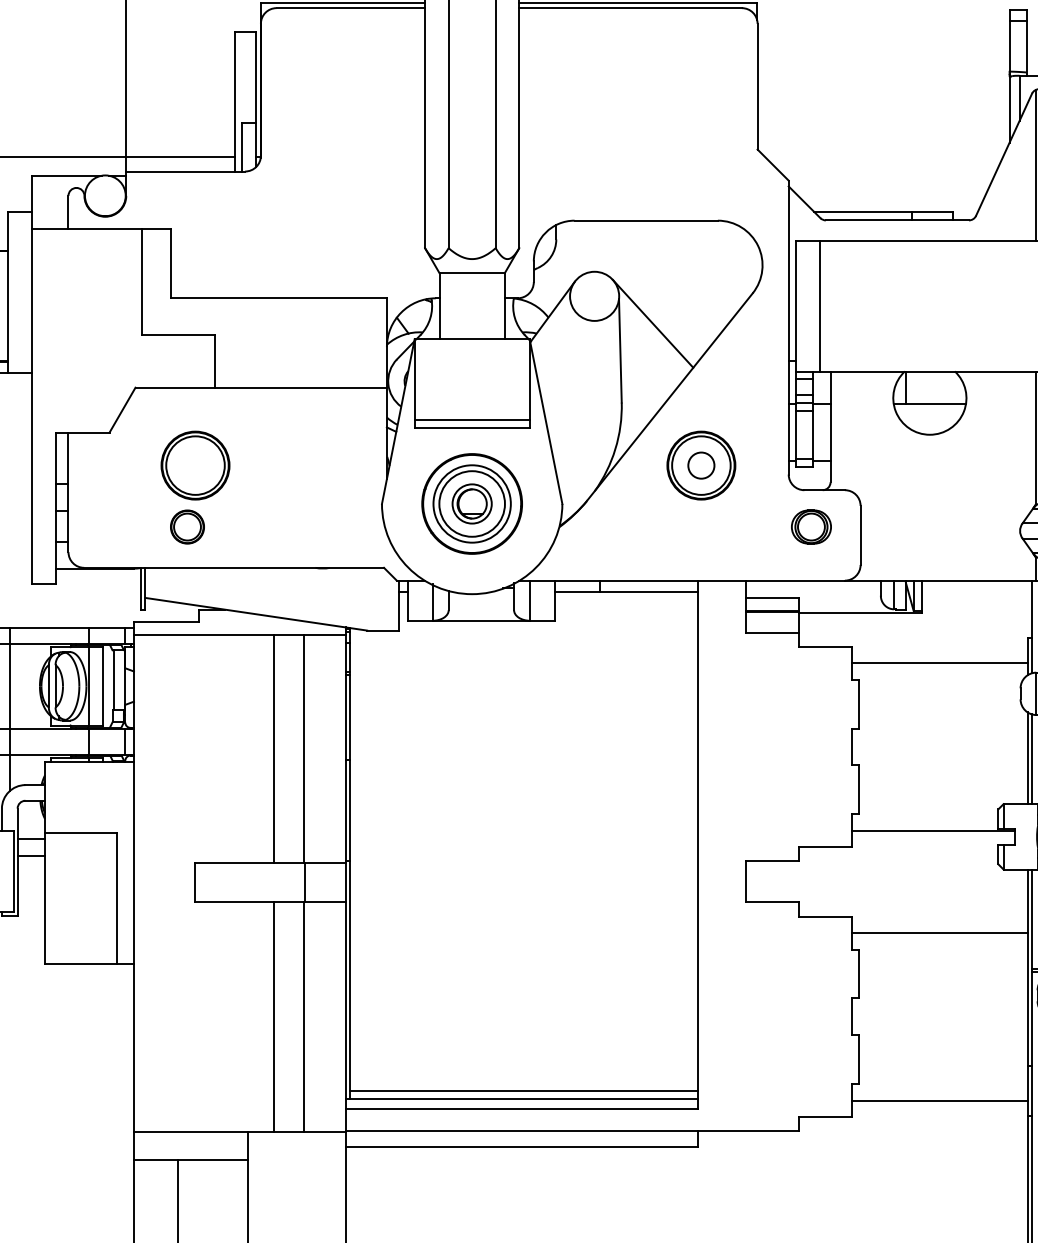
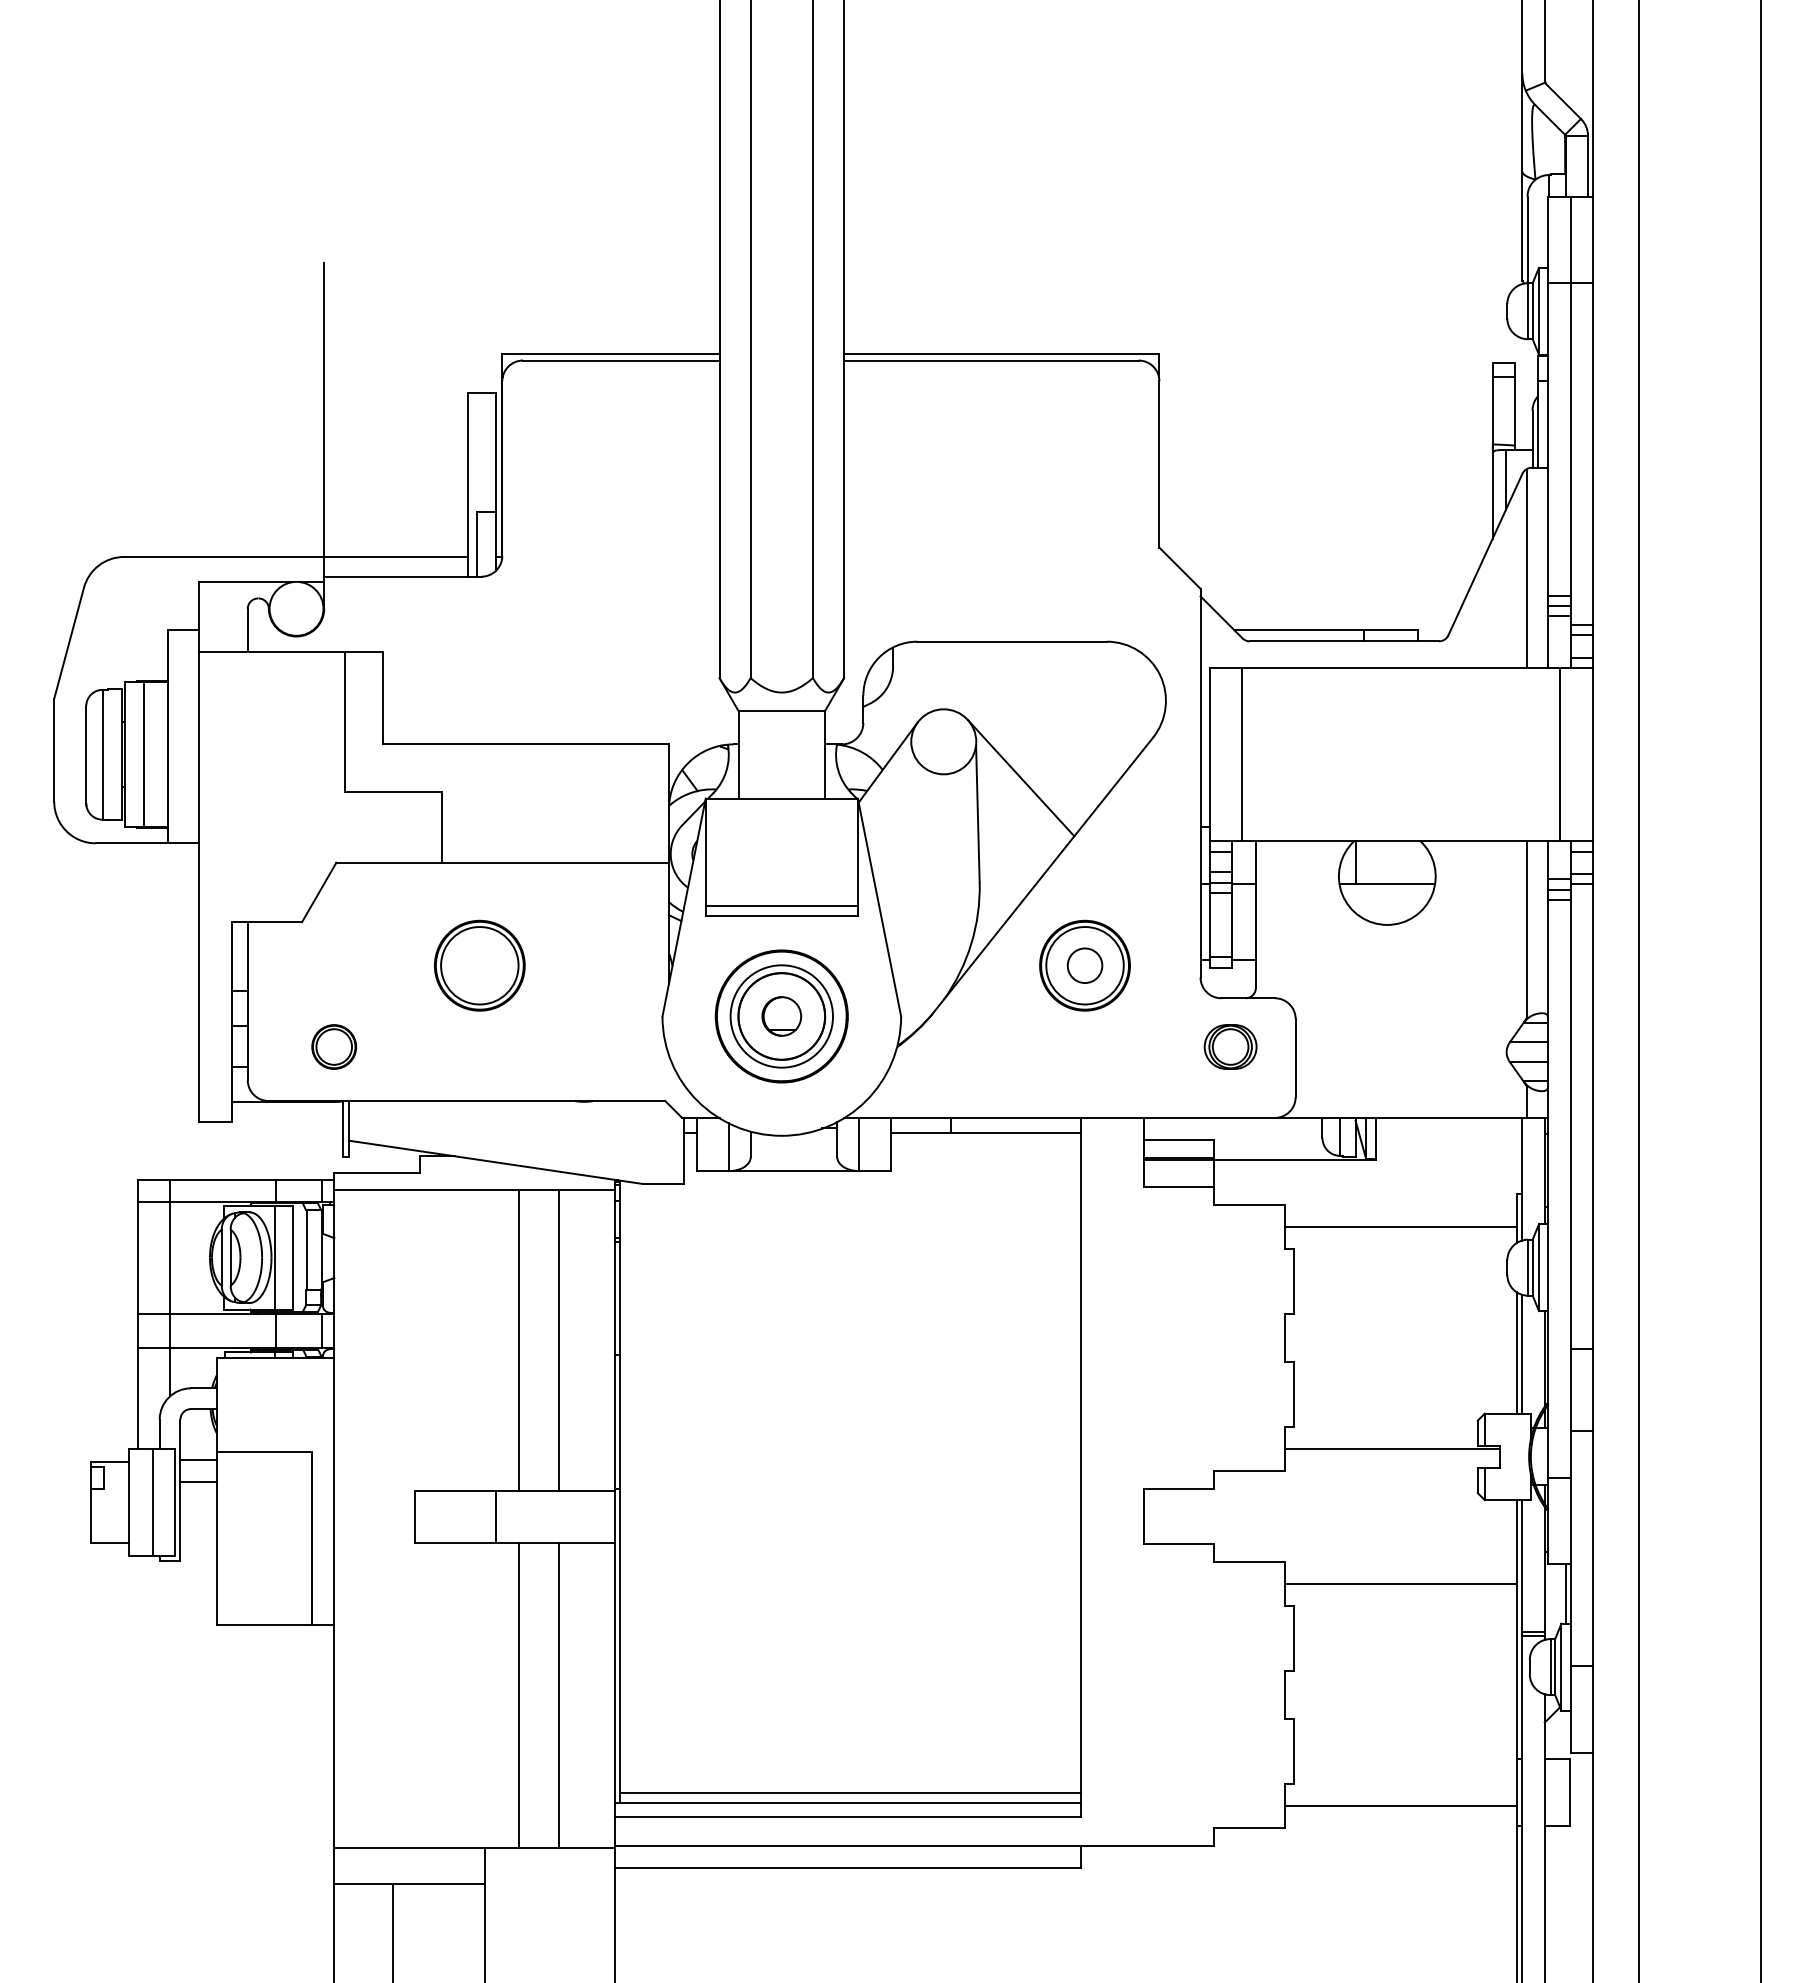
part: (195, 465) -> (479, 965), moved
circle: (471, 503) -> (781, 1016), size x1.67
part: (187, 526) -> (334, 1046), moved
line: (304, 881) -> (496, 1516), moved

